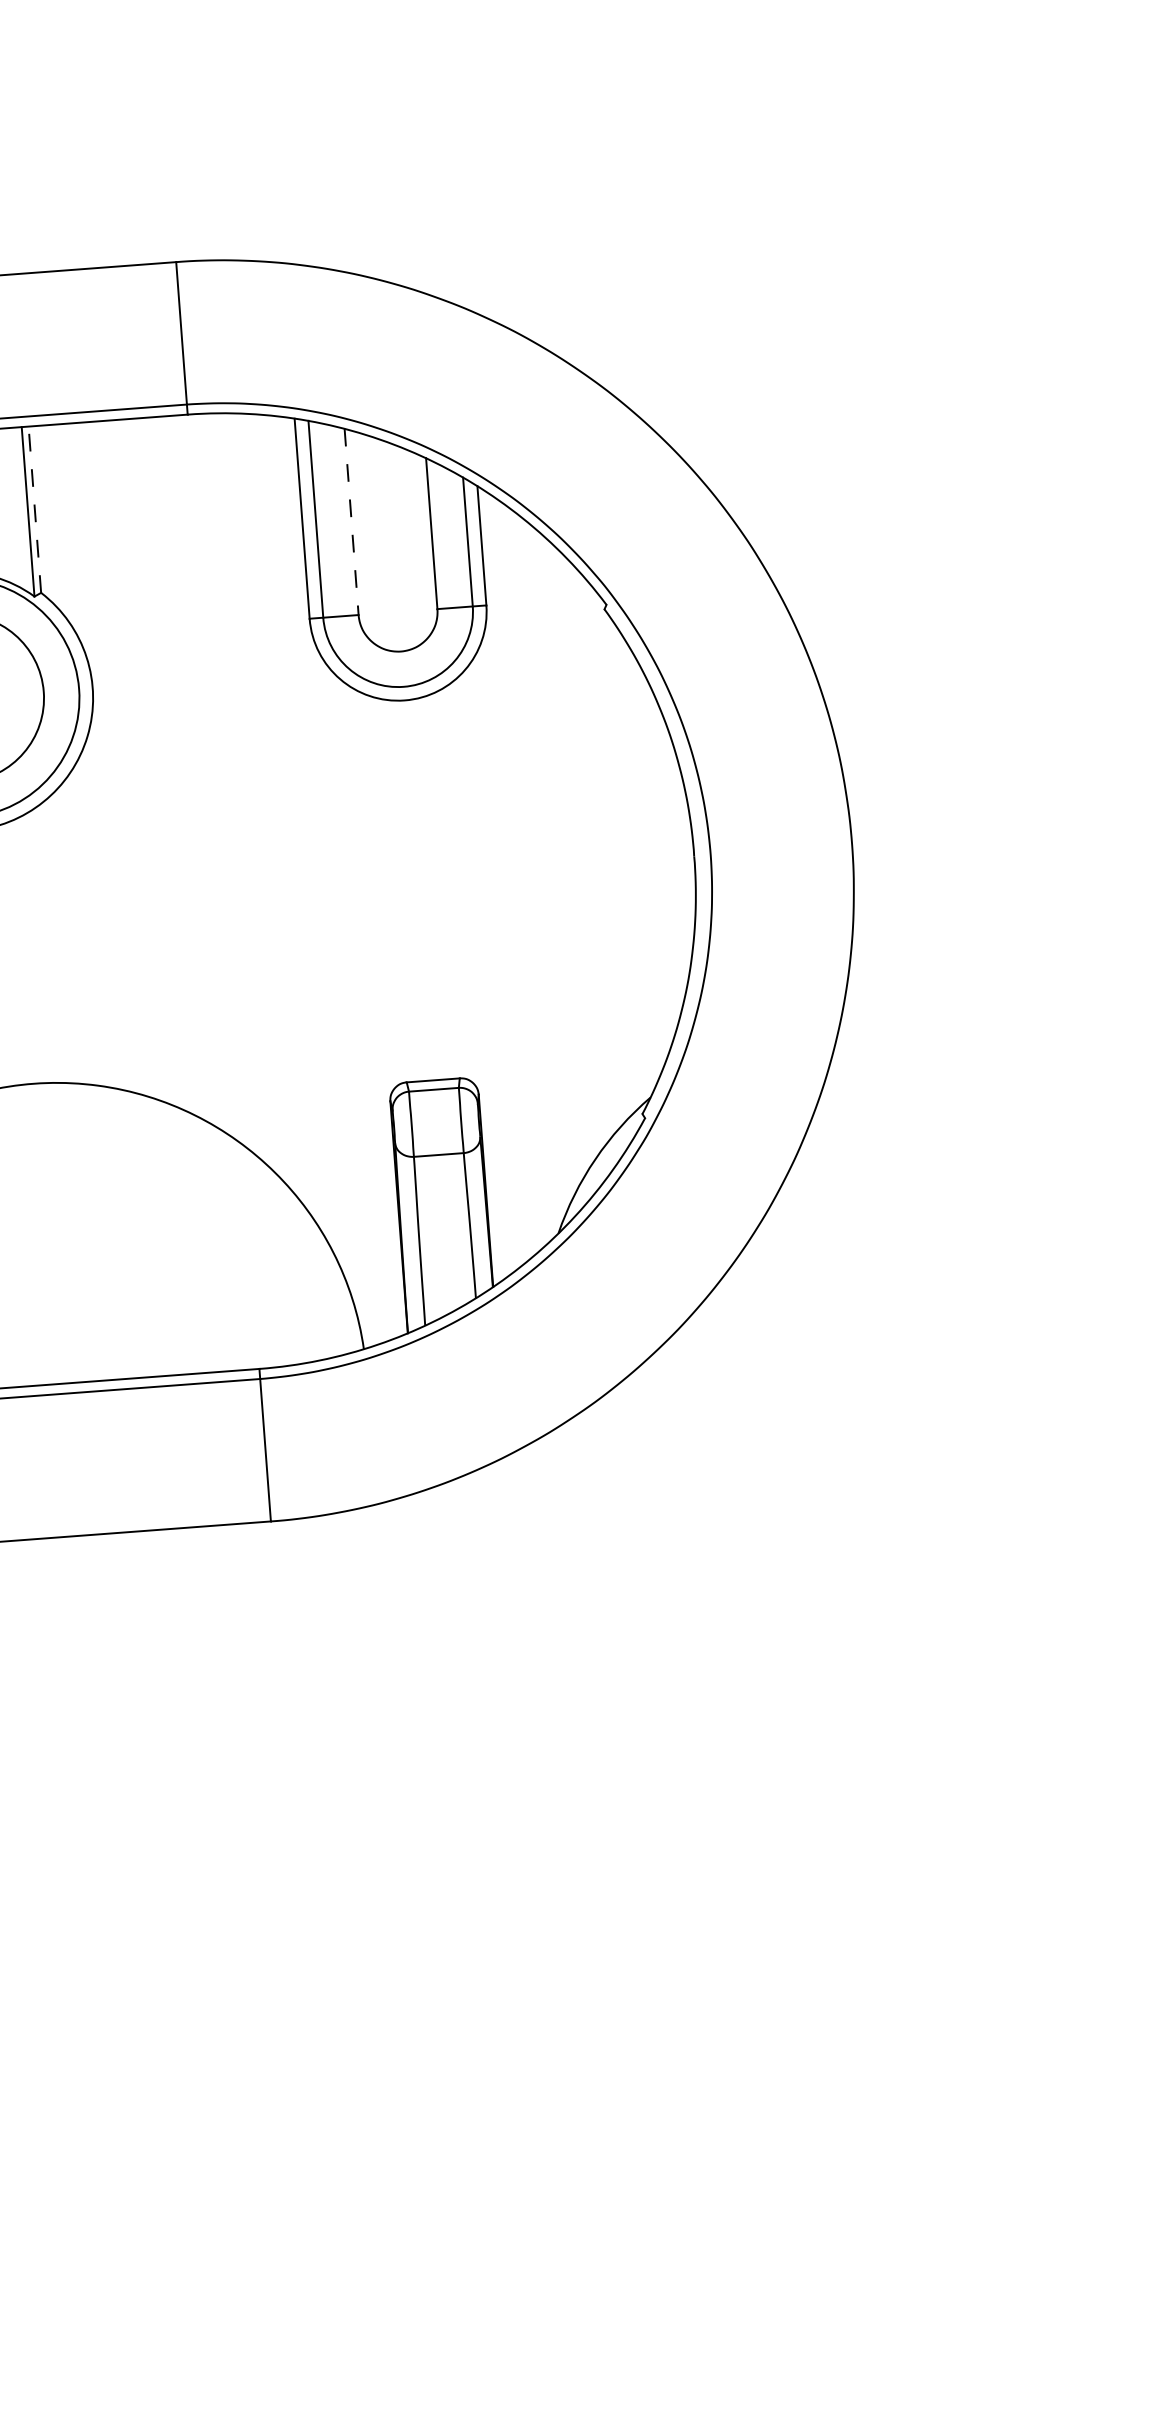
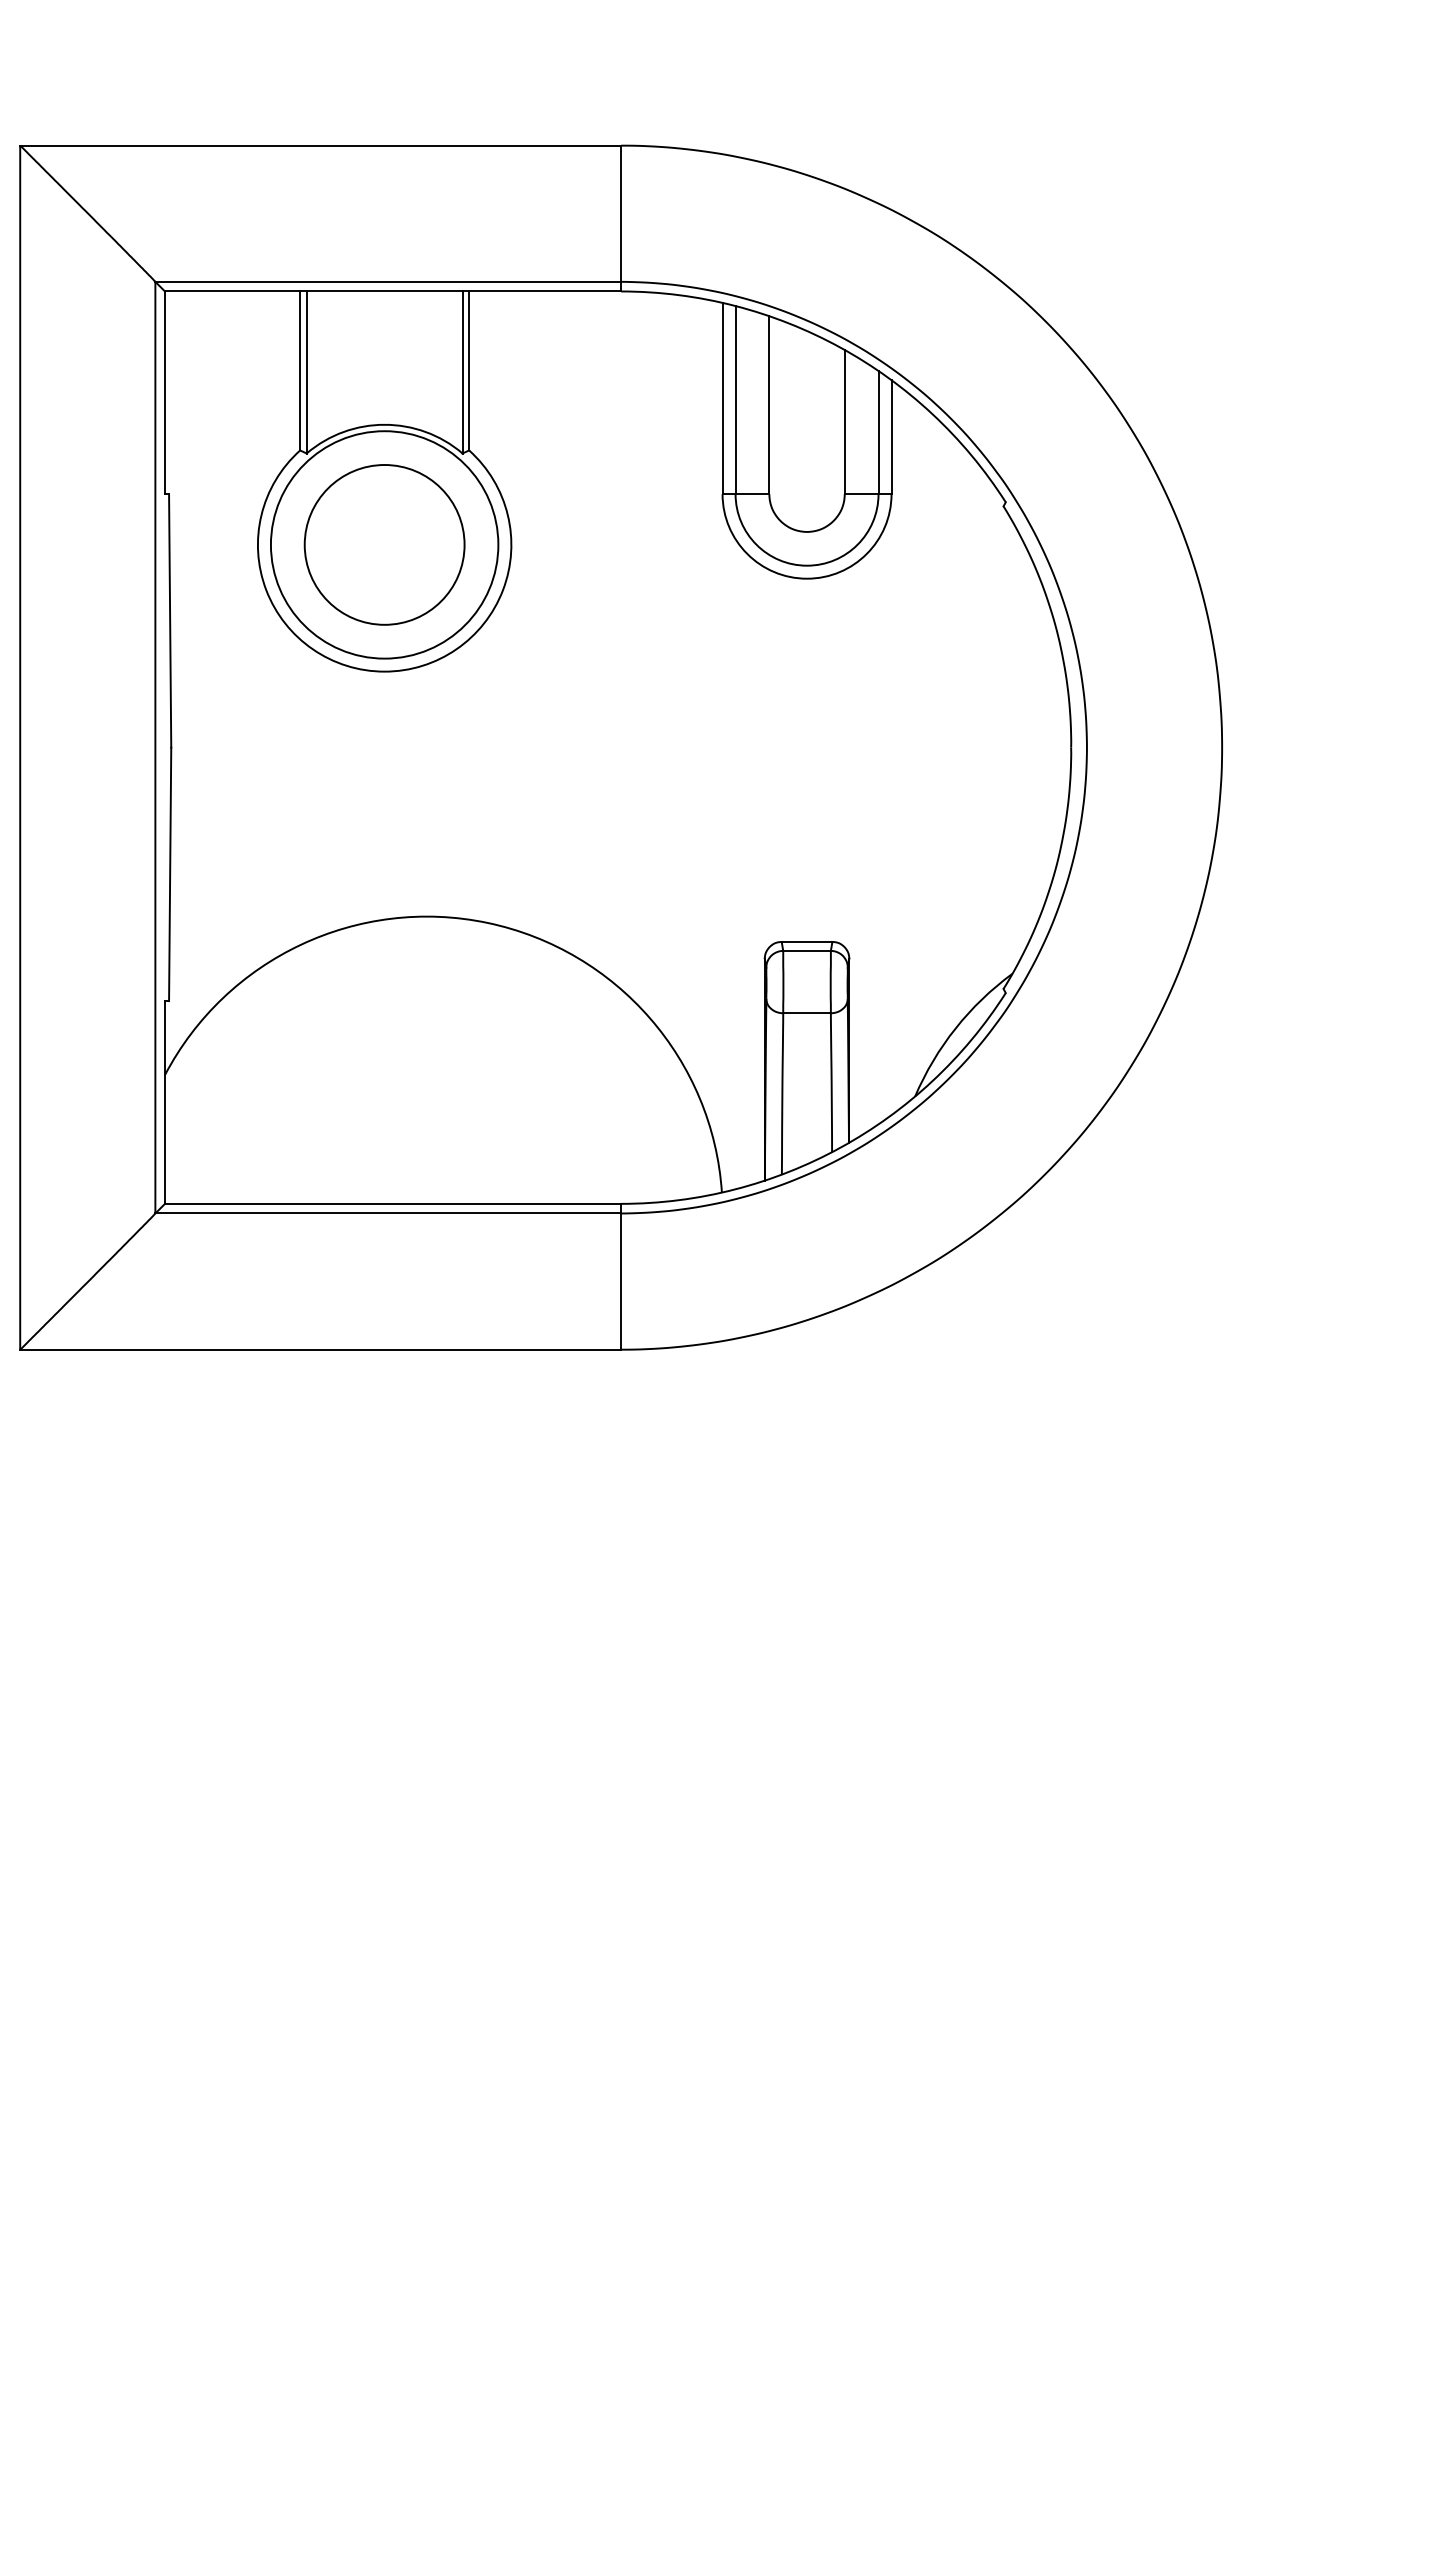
line: (35, 509) -> (469, 370), dashed -> solid
line: (351, 522) -> (769, 405), dashed -> solid

